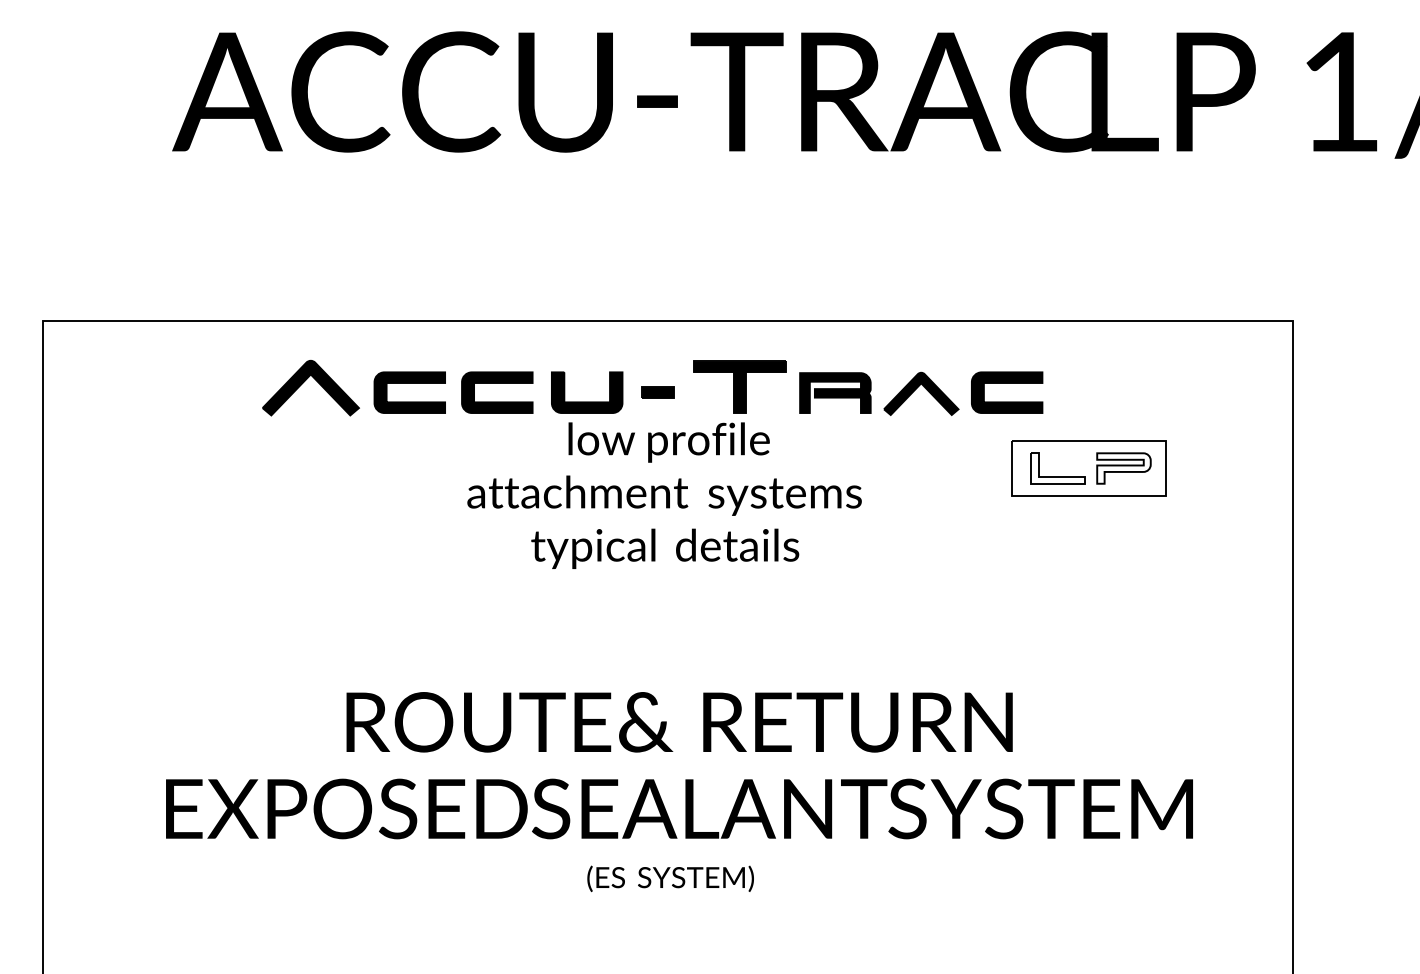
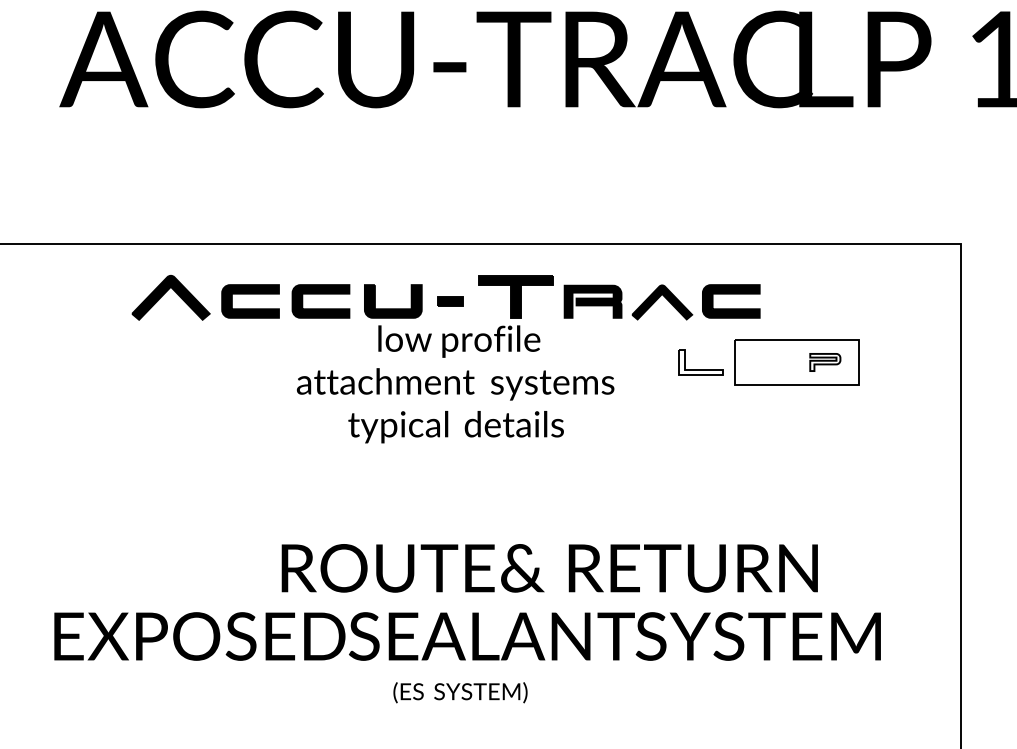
part: (1123, 468) -> (824, 362), size x0.7
part: (1057, 476) -> (700, 368), moved
text: (679, 722) -> (549, 568), moved

